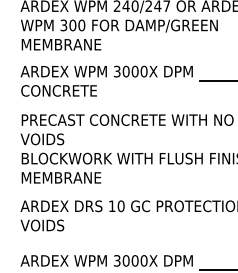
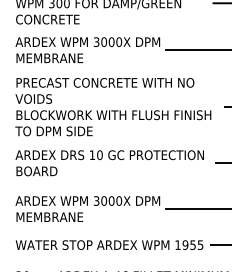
text: (61, 44) -> (49, 19), MEMBRANE -> CONCRETE
text: (61, 91) -> (49, 58), CONCRETE -> MEMBRANE
text: (65, 178) -> (53, 131), MEMBRANE -> TO DPM SIDE
text: (45, 225) -> (36, 171), VOIDS -> BOARD

